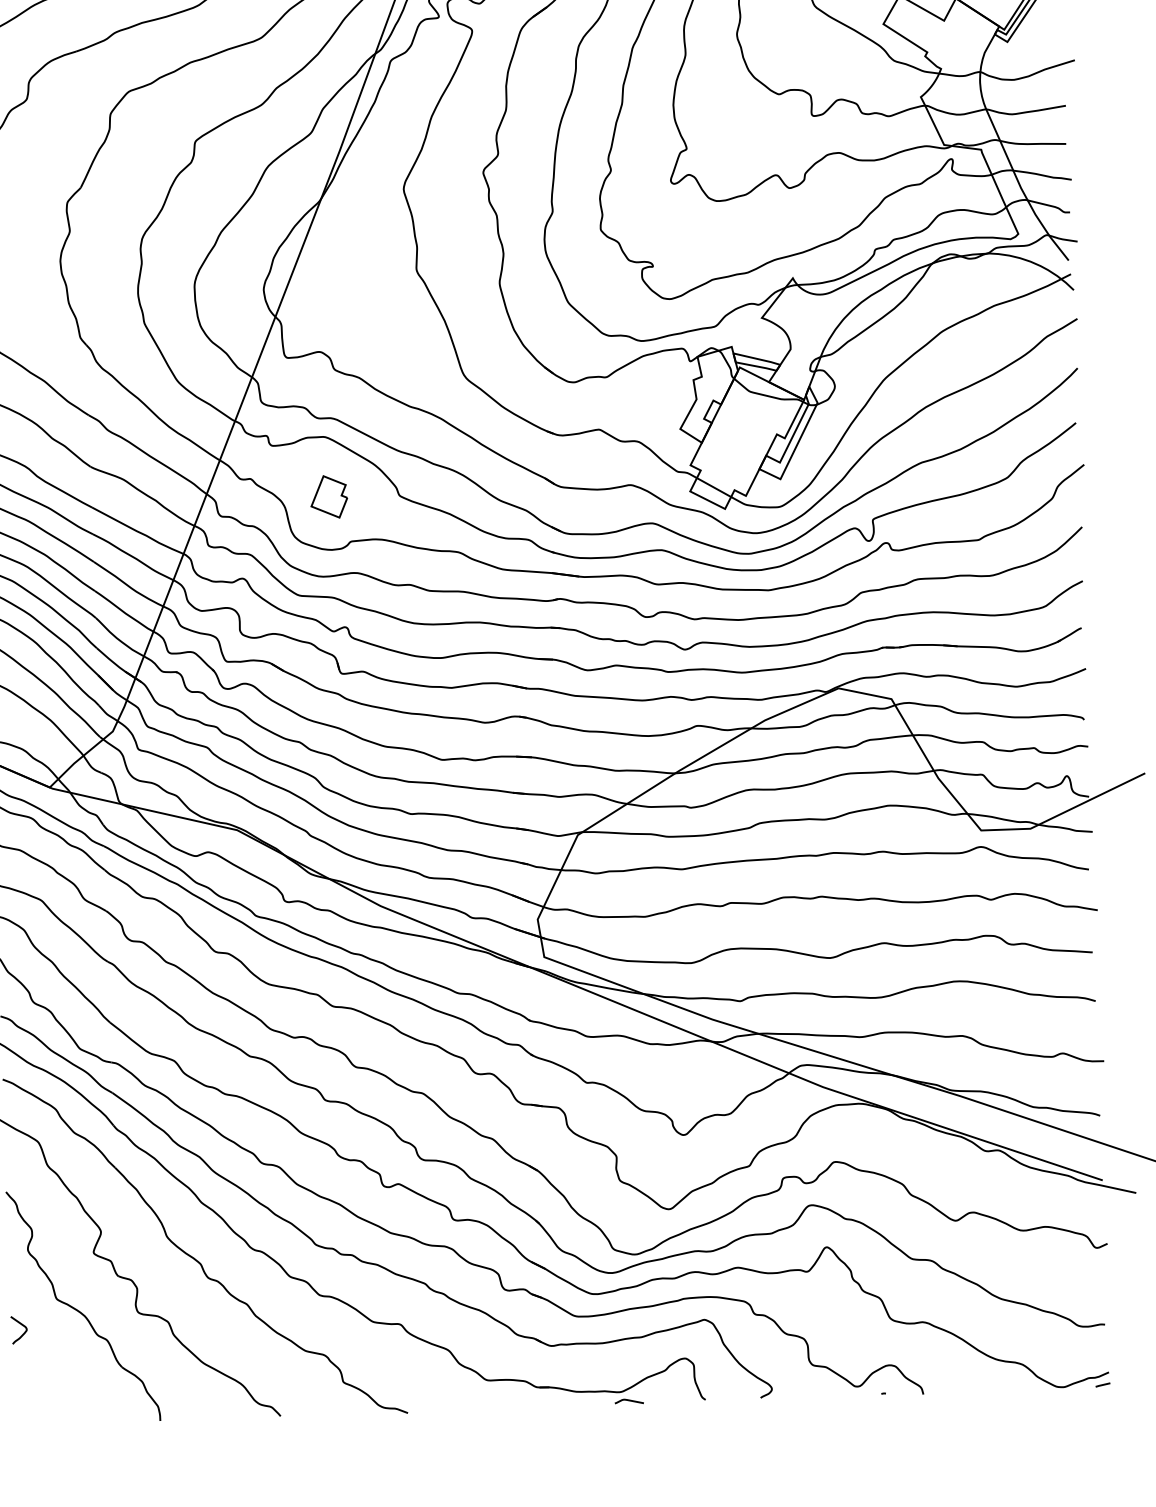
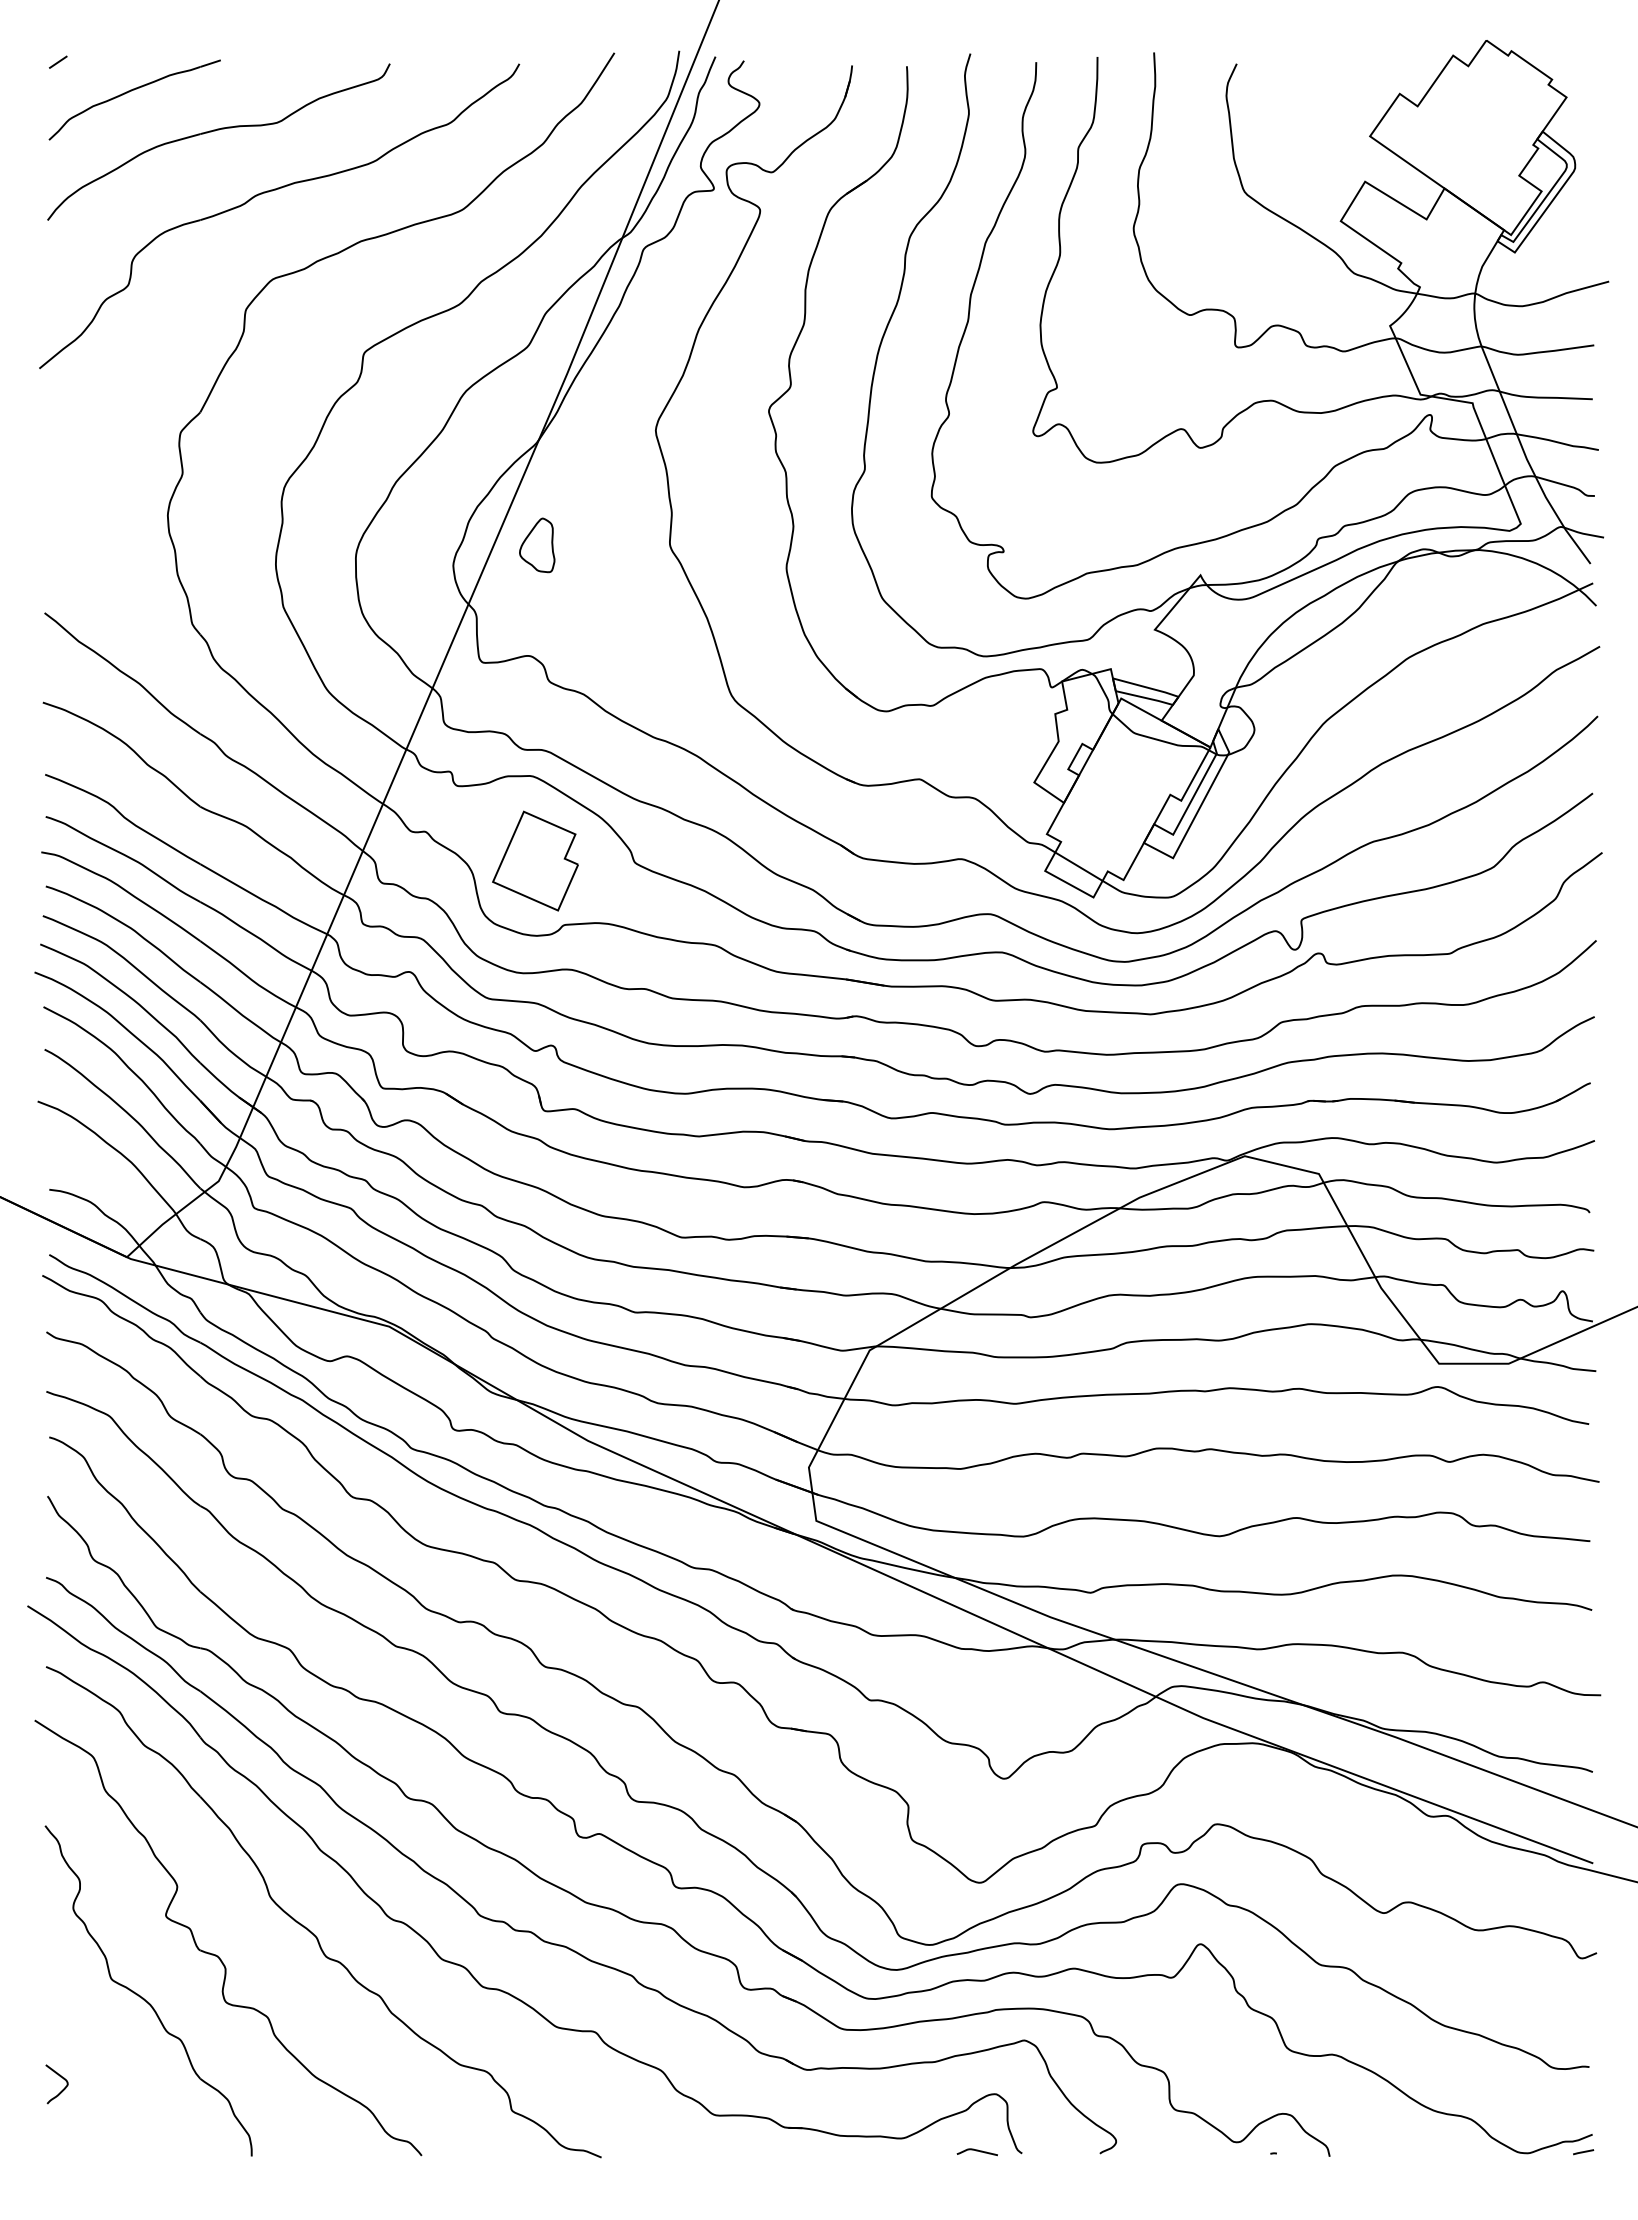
part: (322, 273) -> (537, 545), added
part: (329, 496) -> (535, 860), size x1.67
curve: (23, 1333) -> (62, 2089), moved
curve: (628, 1401) -> (976, 2151), moved

